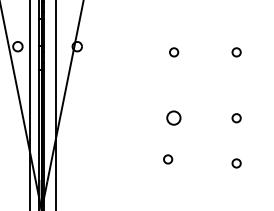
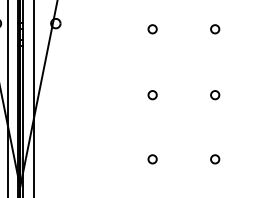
circle: (174, 118) -> (153, 95), size x0.62
circle: (168, 159) -> (153, 159), moved
circle: (236, 163) -> (215, 159), moved

